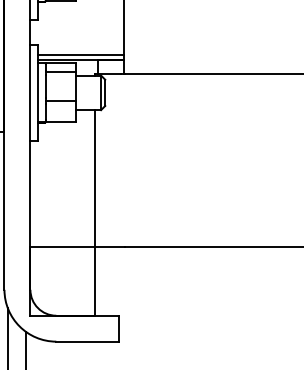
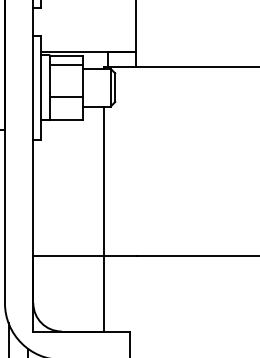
line: (80, 54) -> (88, 45), removed

